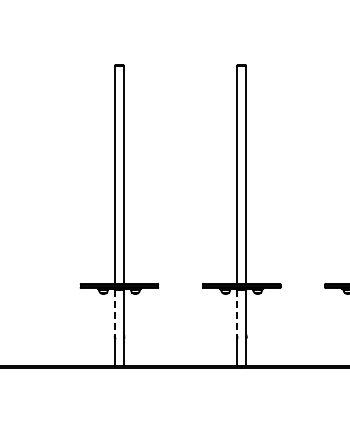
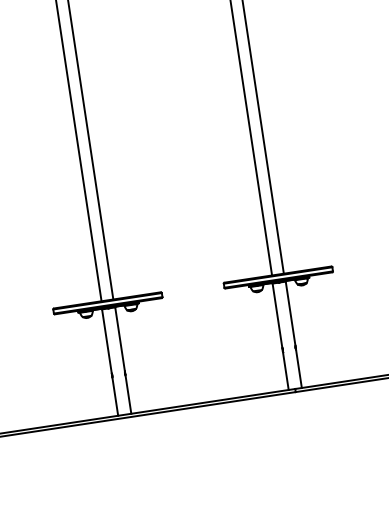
line: (114, 313) -> (106, 342), dashed -> solid
line: (237, 313) -> (278, 316), dashed -> solid

